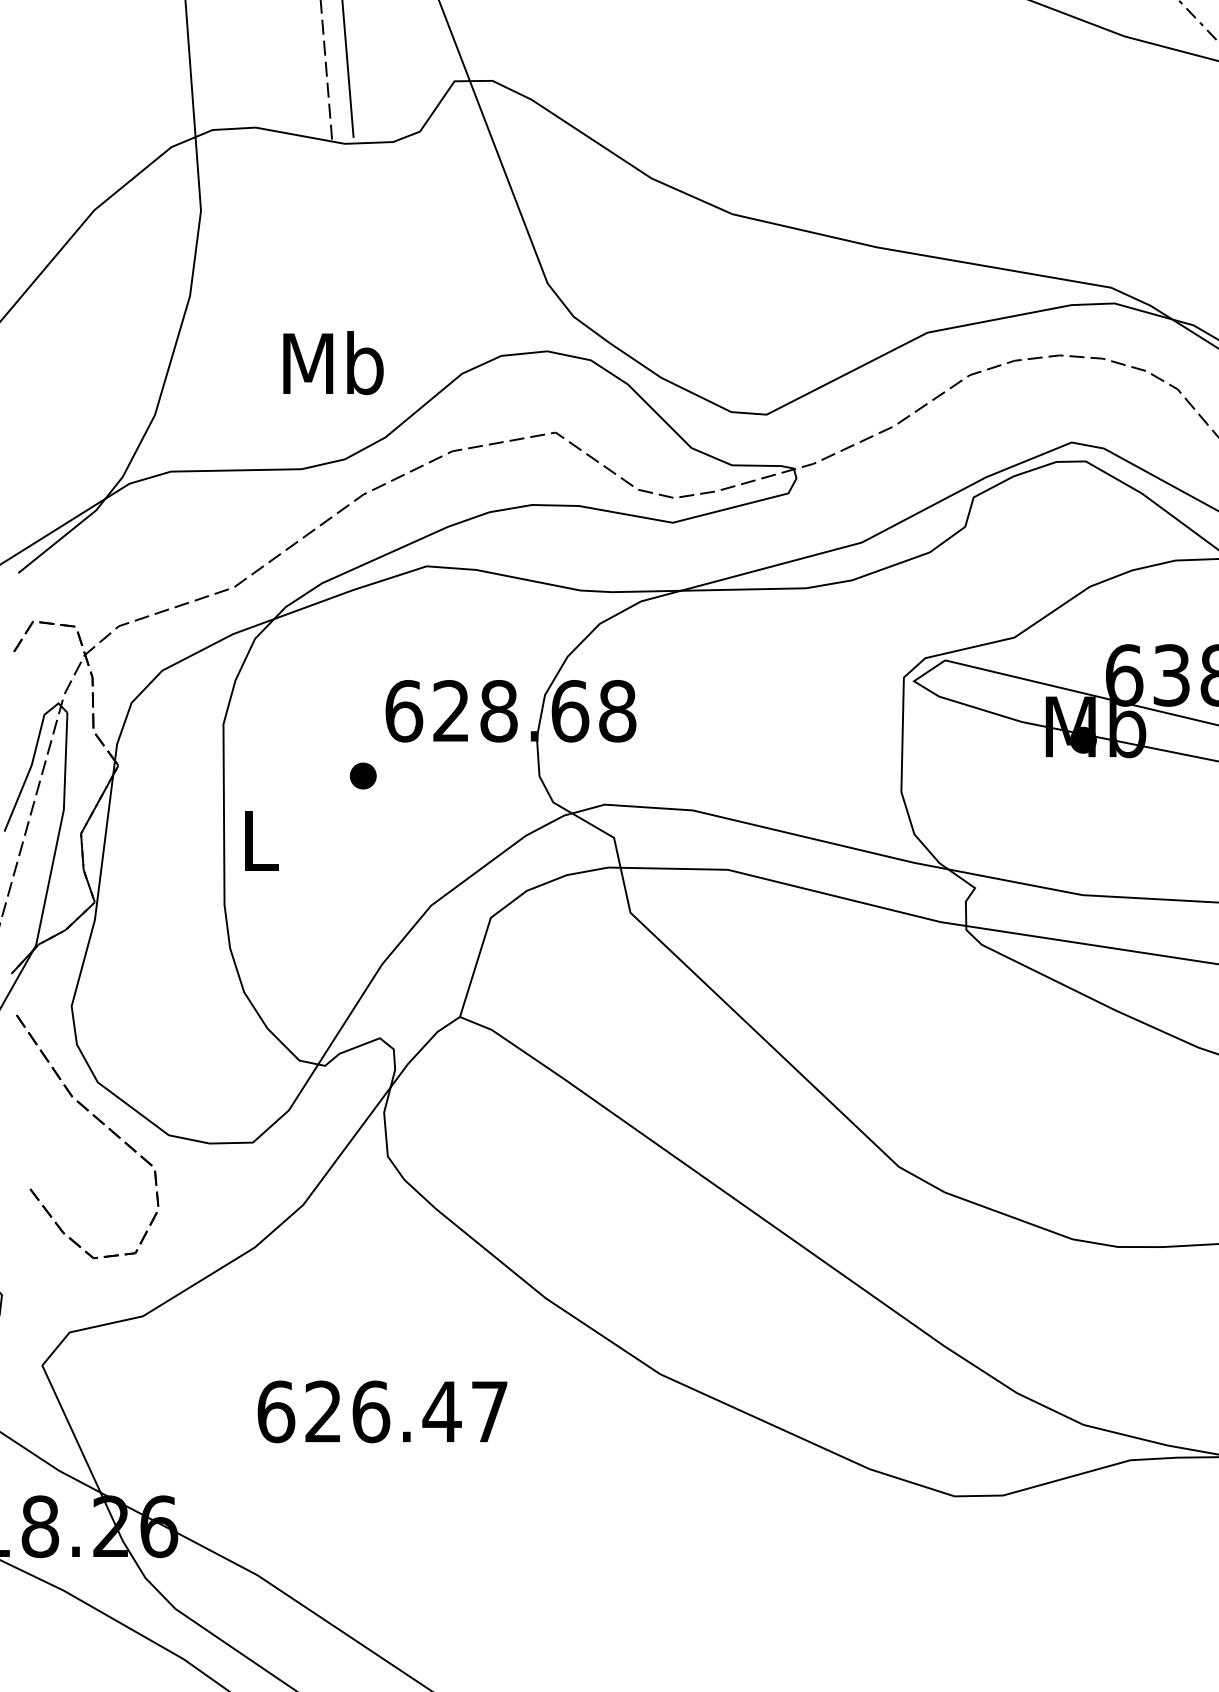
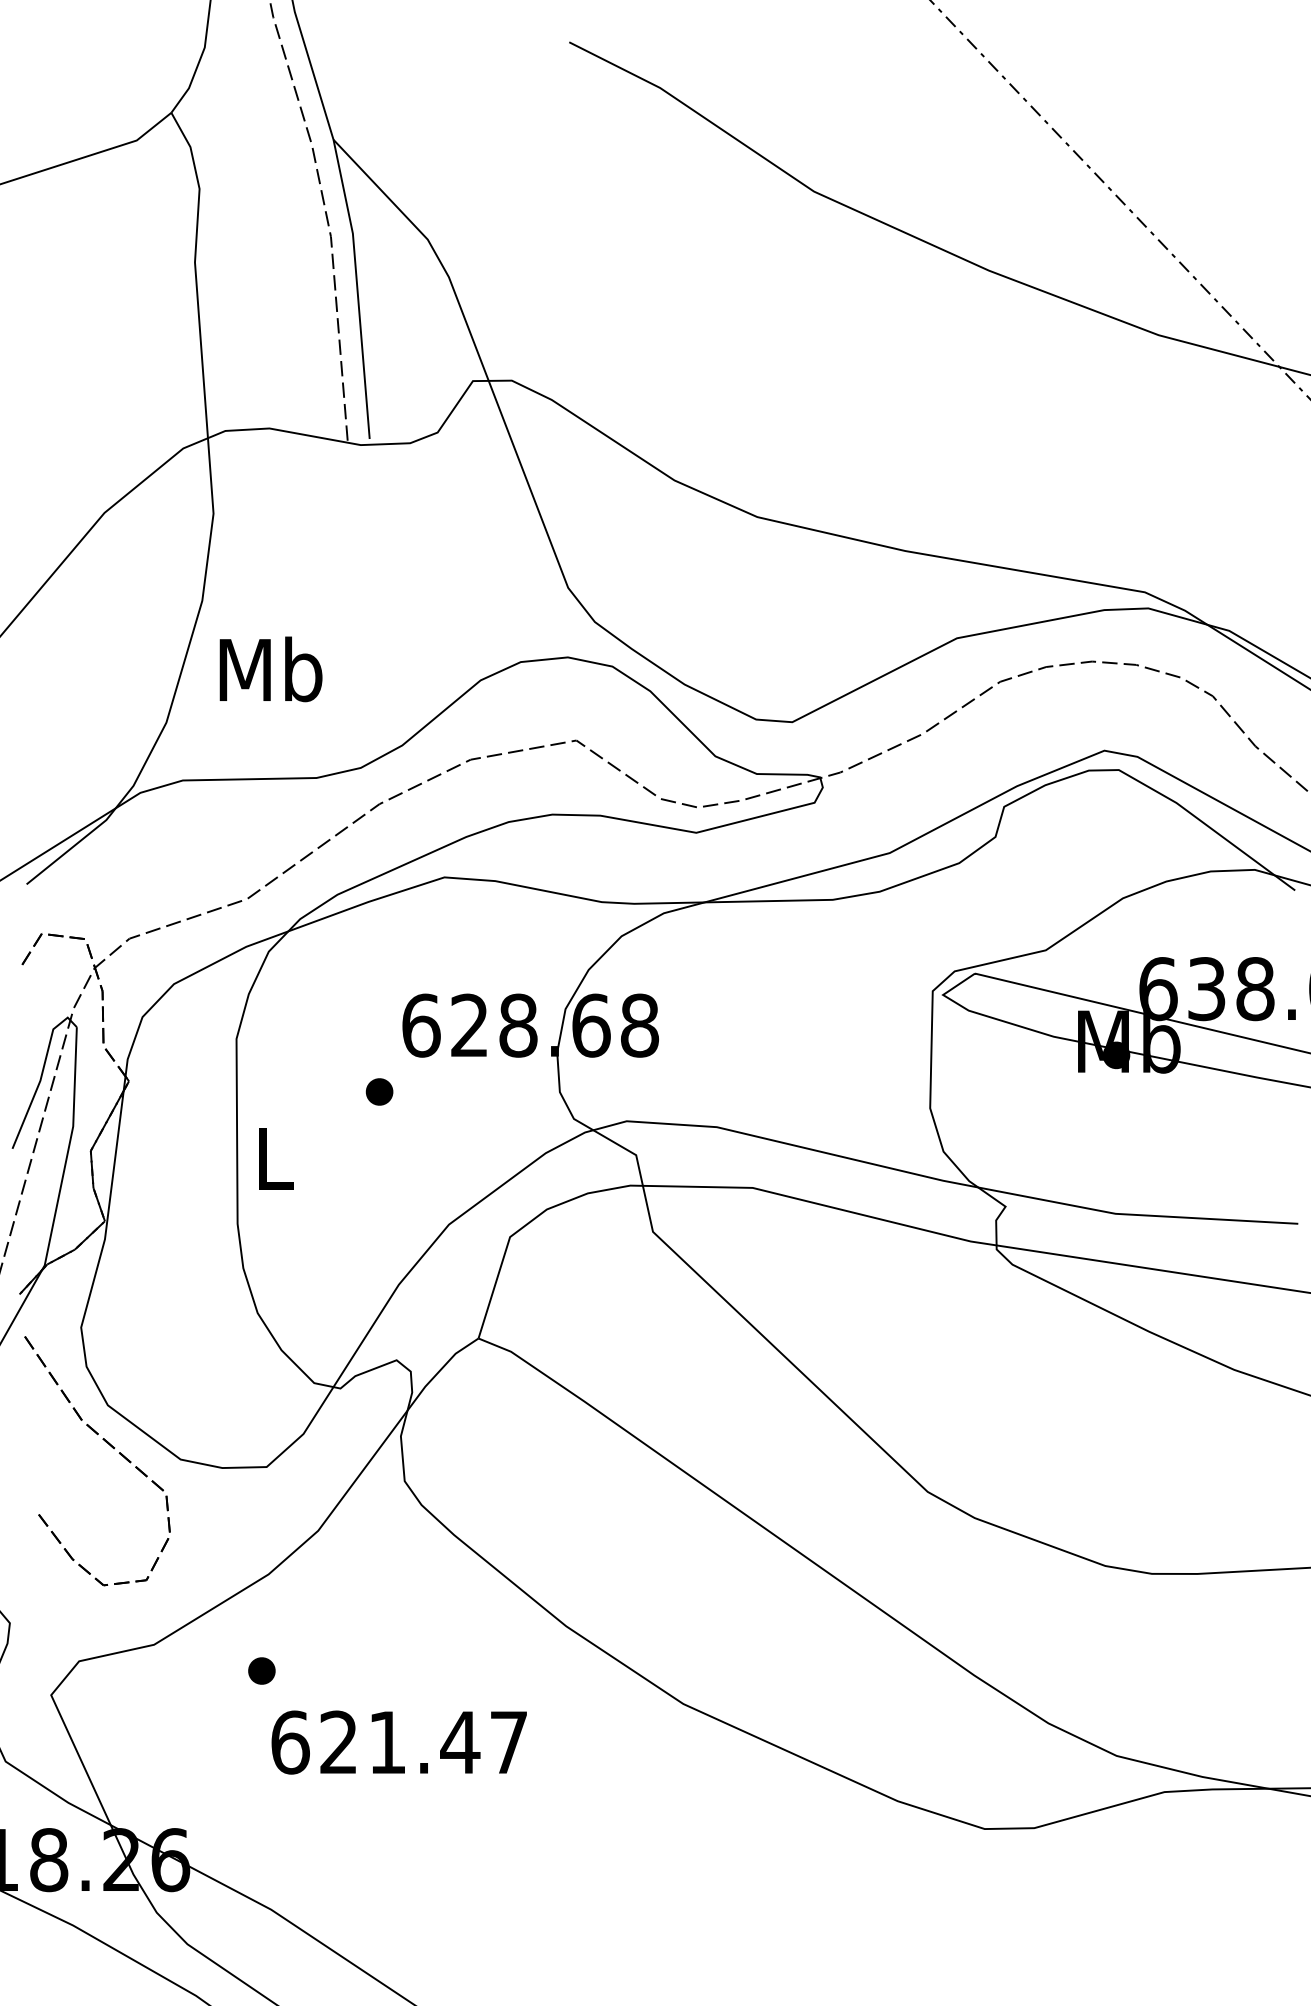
text: (332, 363) -> (270, 669), moved
part: (247, 1341) -> (261, 1670), added
text: (371, 1411) -> (387, 1742), 626.47 -> 621.47

